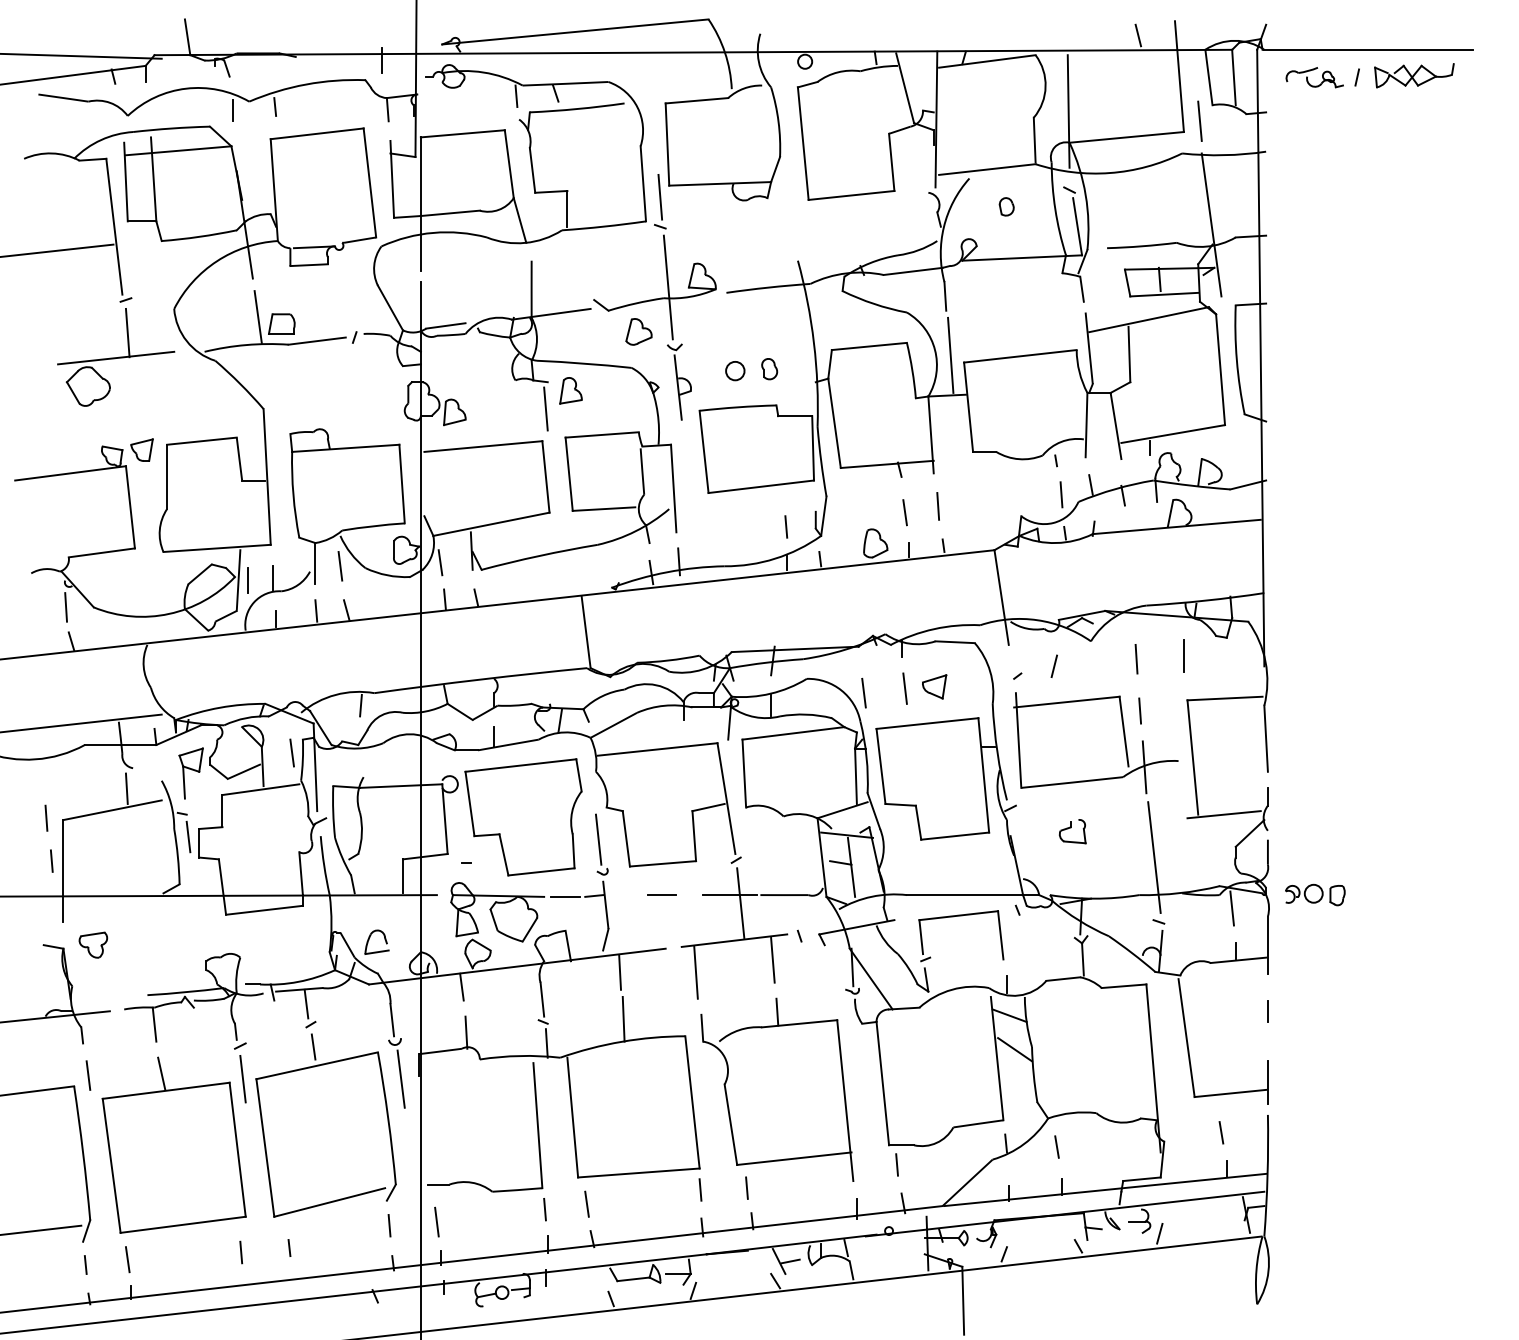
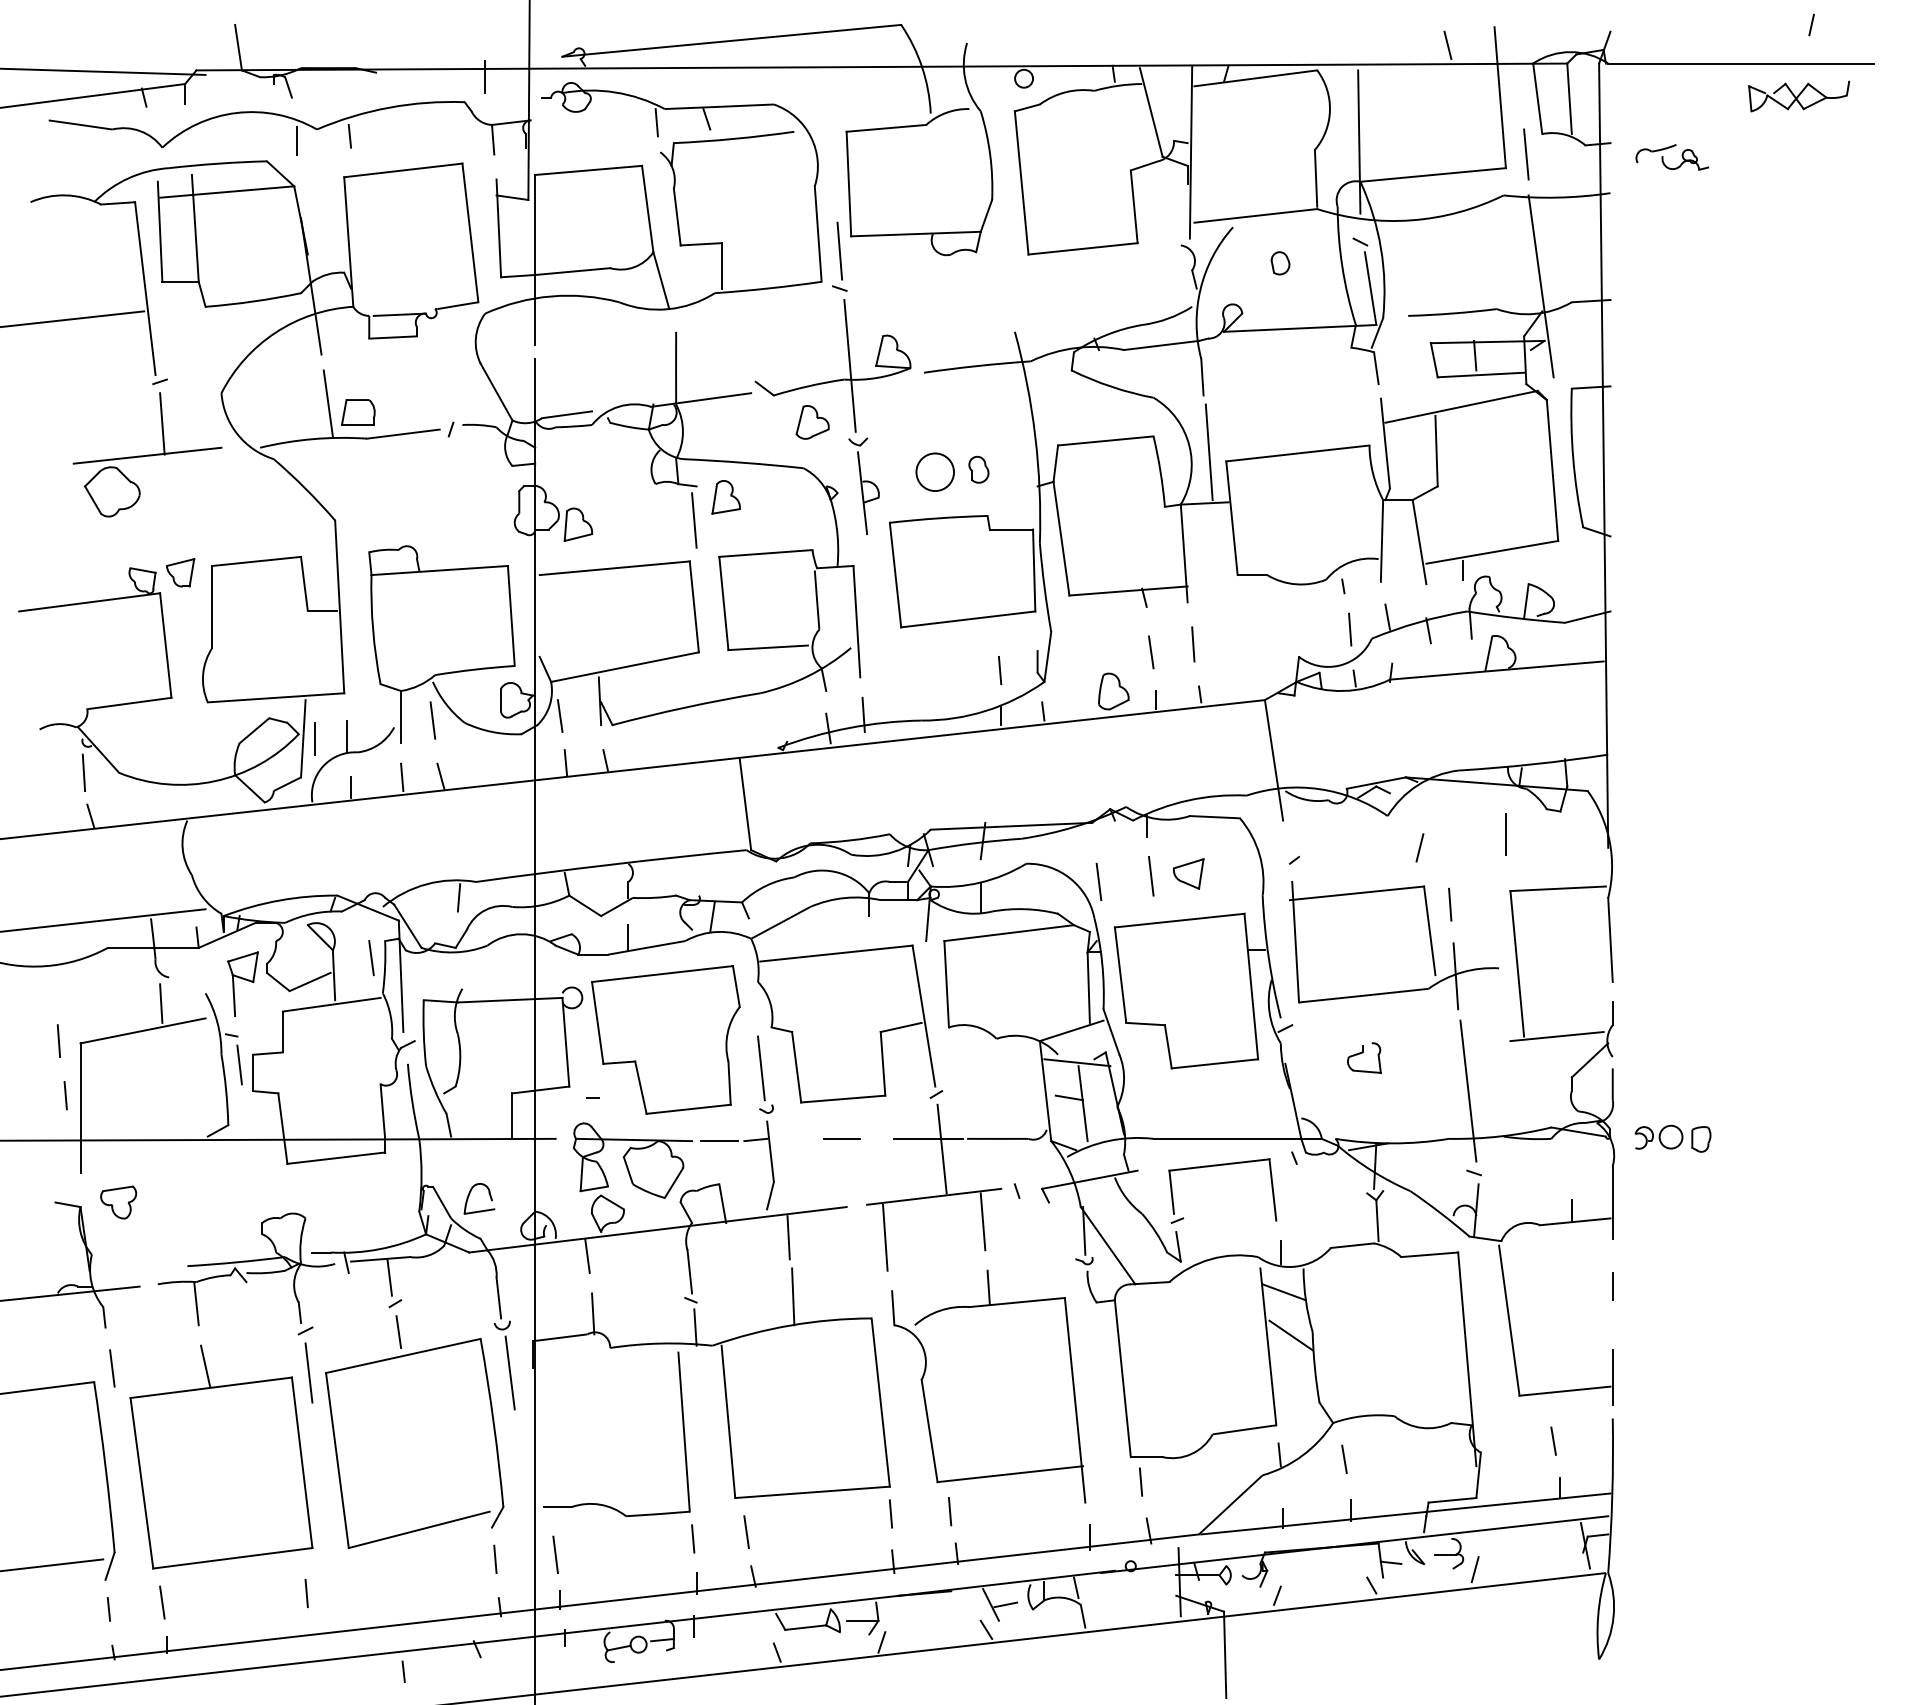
line: (1356, 77) -> (1810, 24), moved
part: (1308, 80) -> (1664, 161), moved
circle: (735, 370) -> (935, 471), size x1.6
line: (1136, 658) -> (1445, 837), removed
line: (1053, 665) -> (1418, 846), moved
line: (1231, 908) -> (1566, 1155), removed
line: (289, 1247) -> (403, 1671), moved

